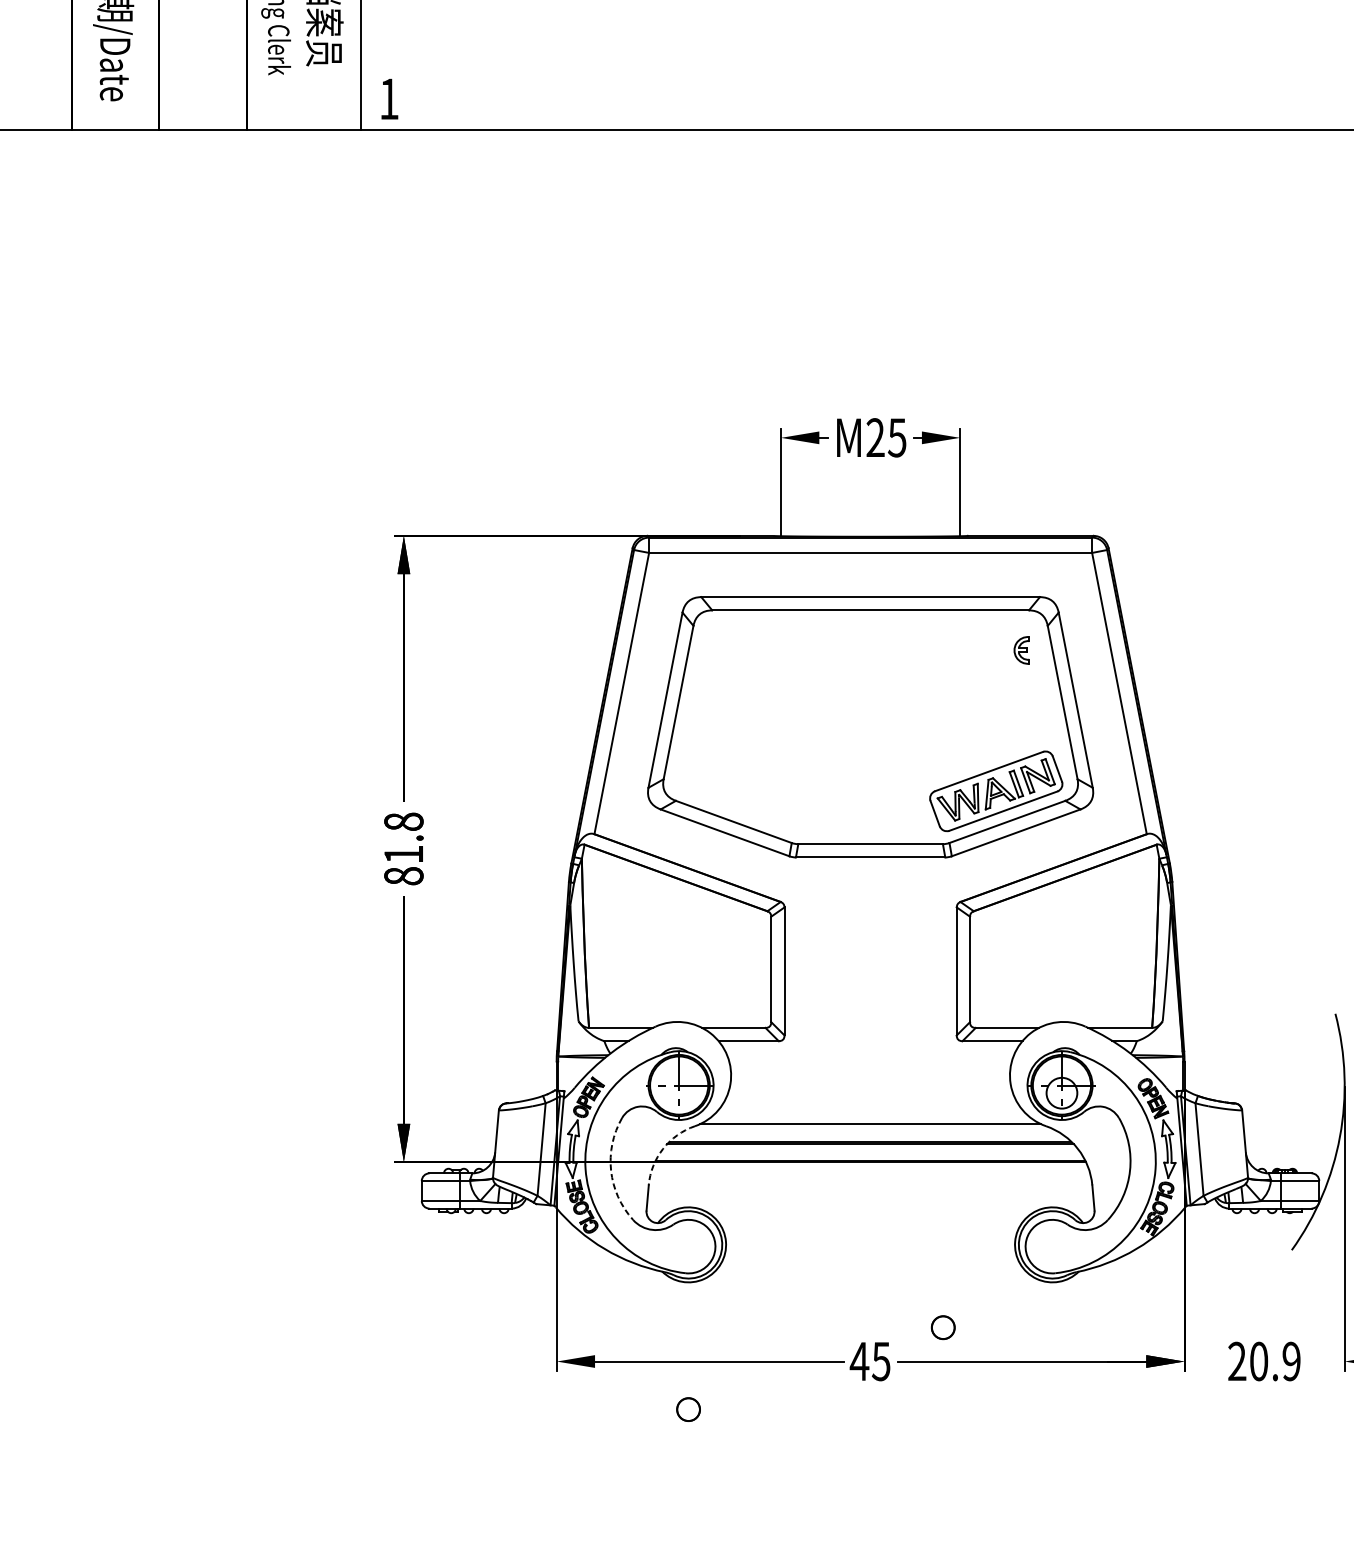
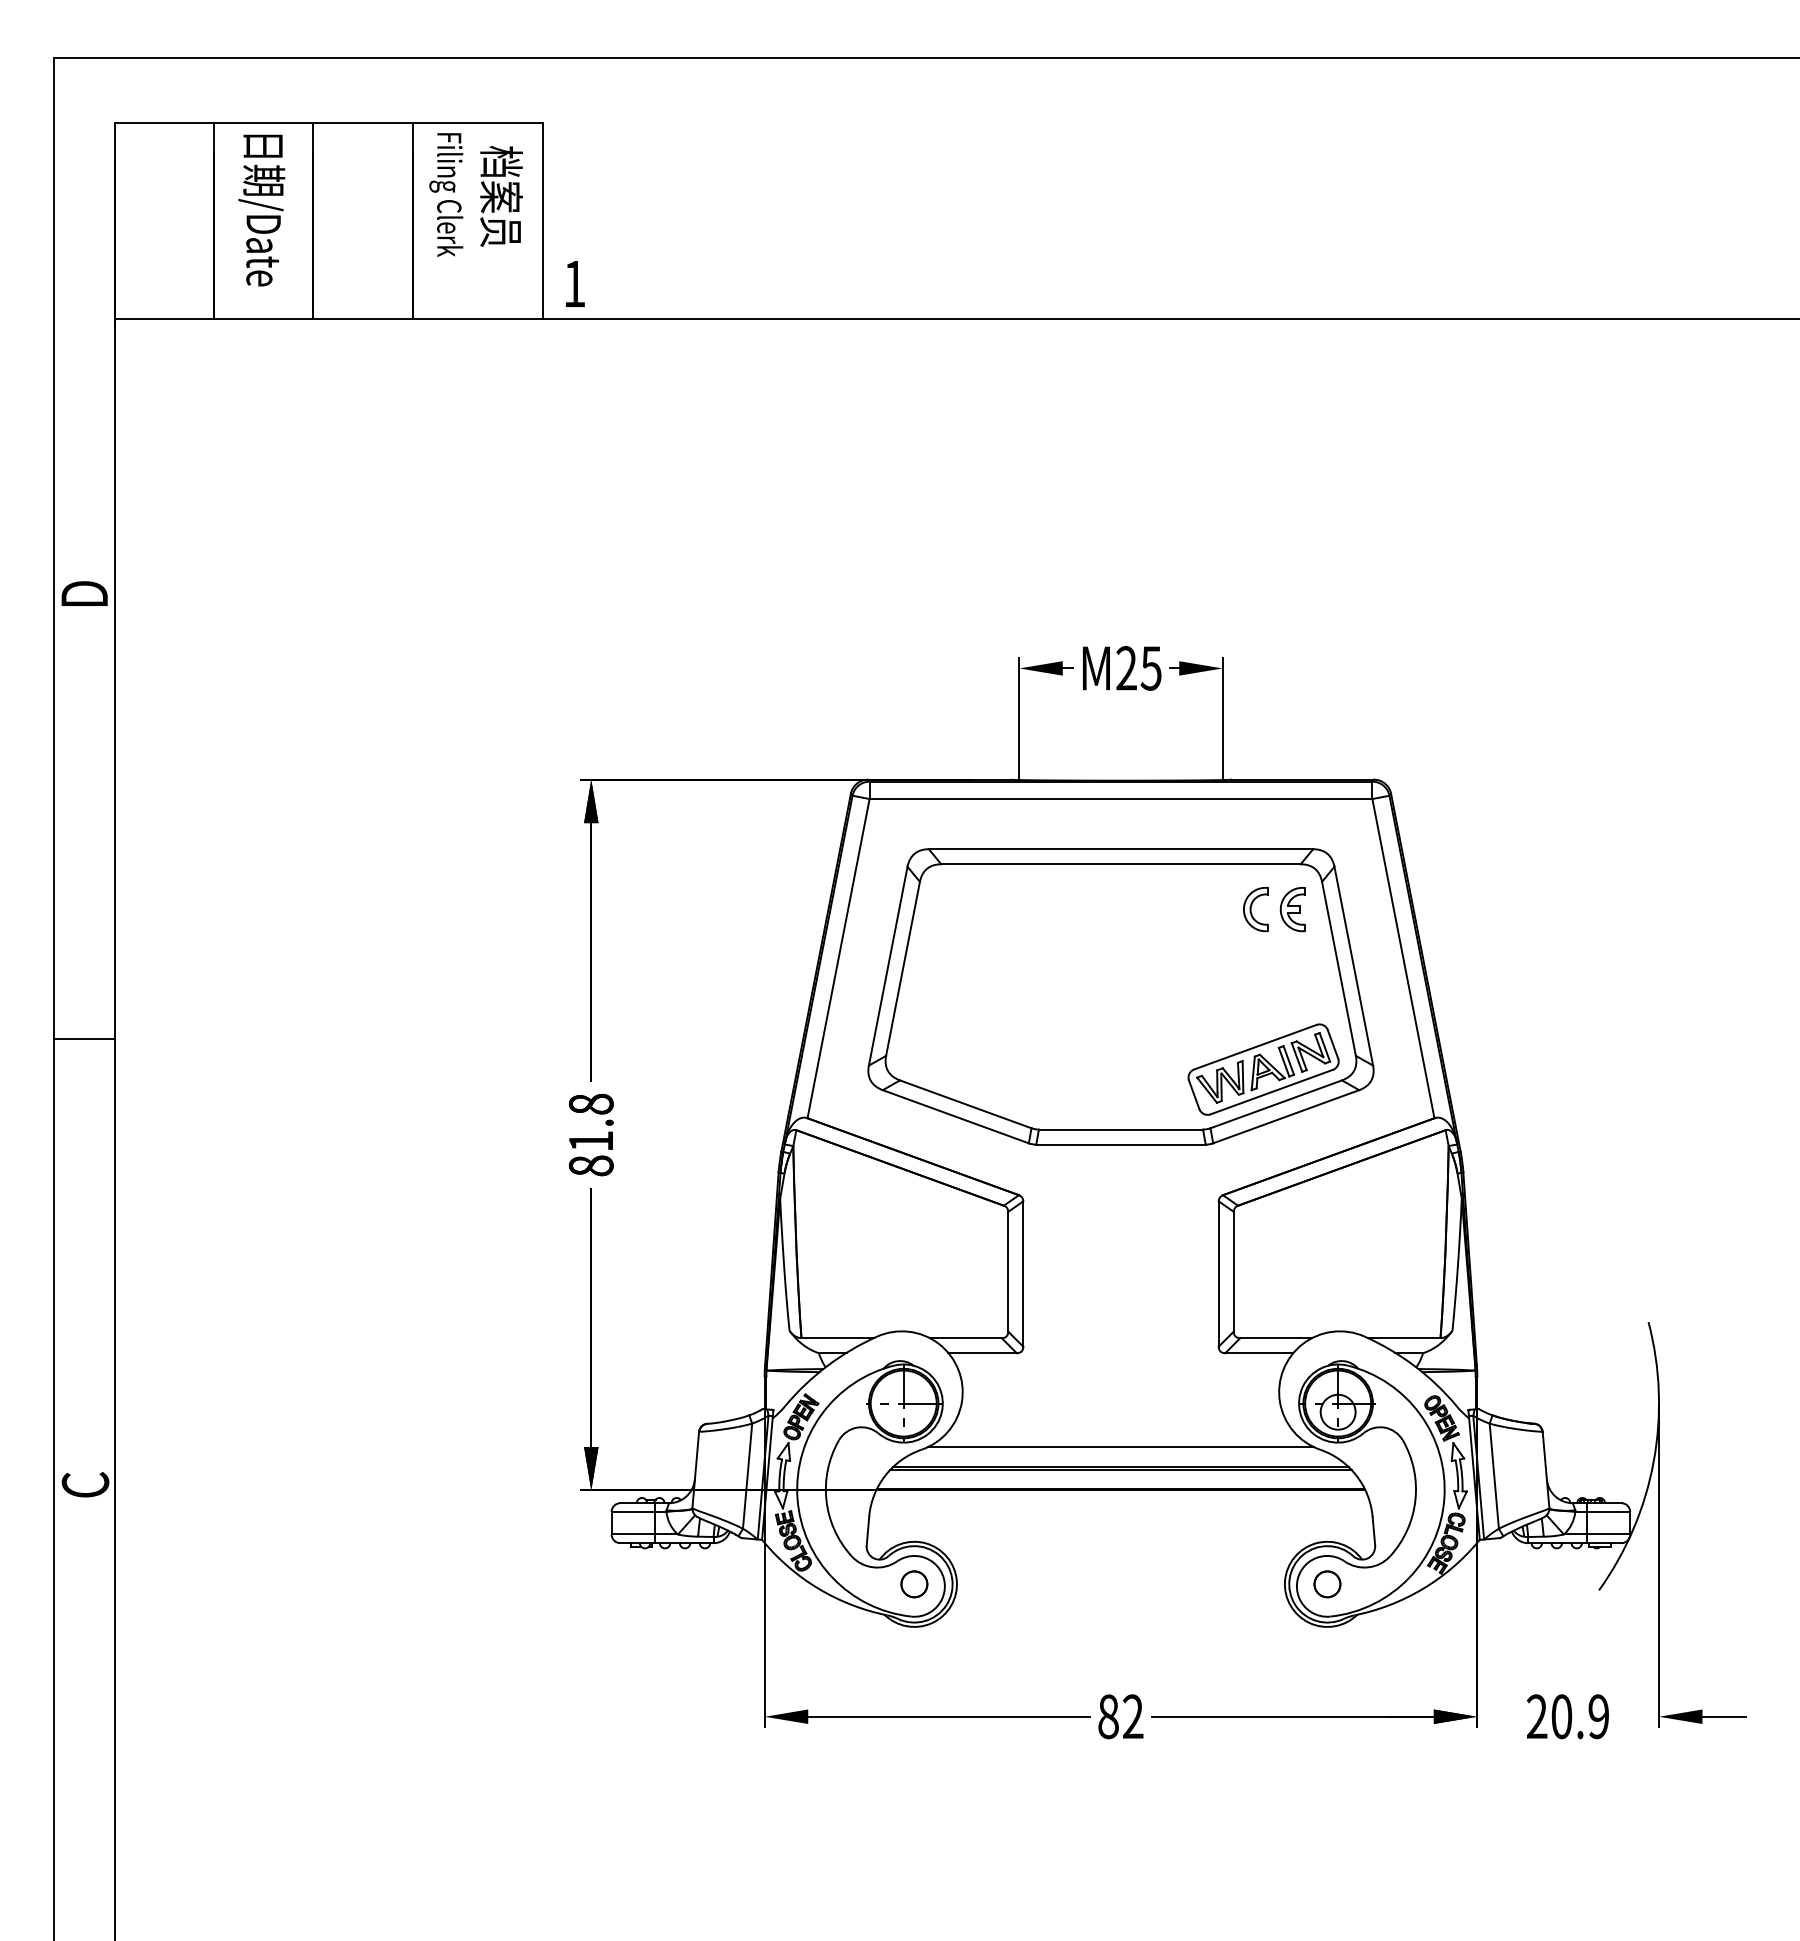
part: (989, 650) -> (1255, 909), added
part: (1021, 650) -> (1292, 909), size x1.43
arc: (663, 1148) -> (885, 1475), dashed -> solid
arc: (611, 1170) -> (826, 1500), dashed -> solid
circle: (943, 1327) -> (1327, 1584), moved
text: (870, 1361) -> (1120, 1716), 45 -> 82
circle: (688, 1409) -> (914, 1584), moved

